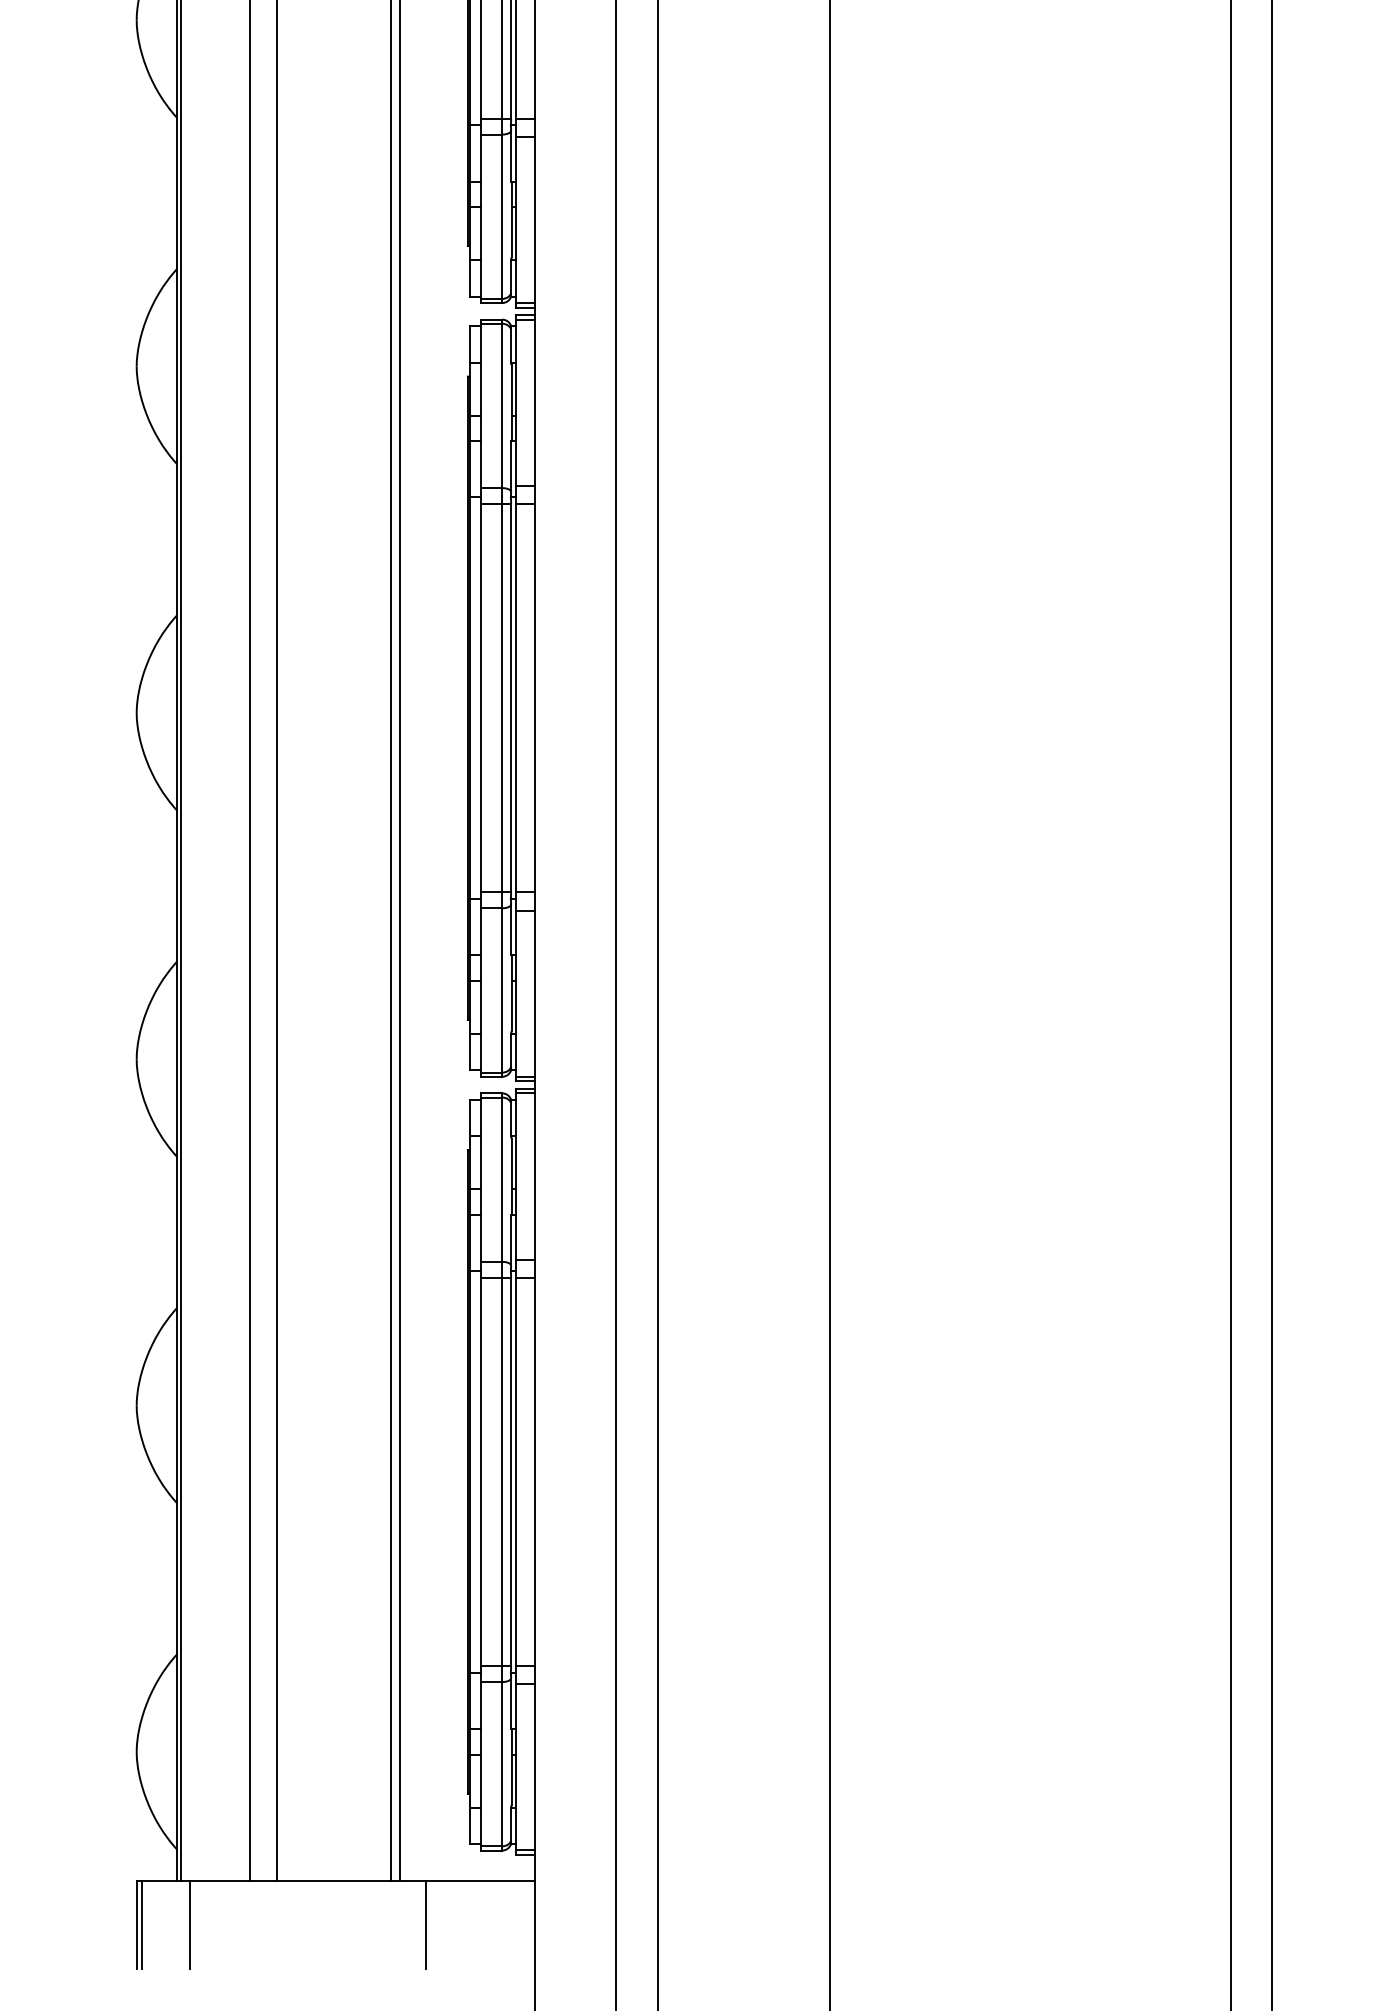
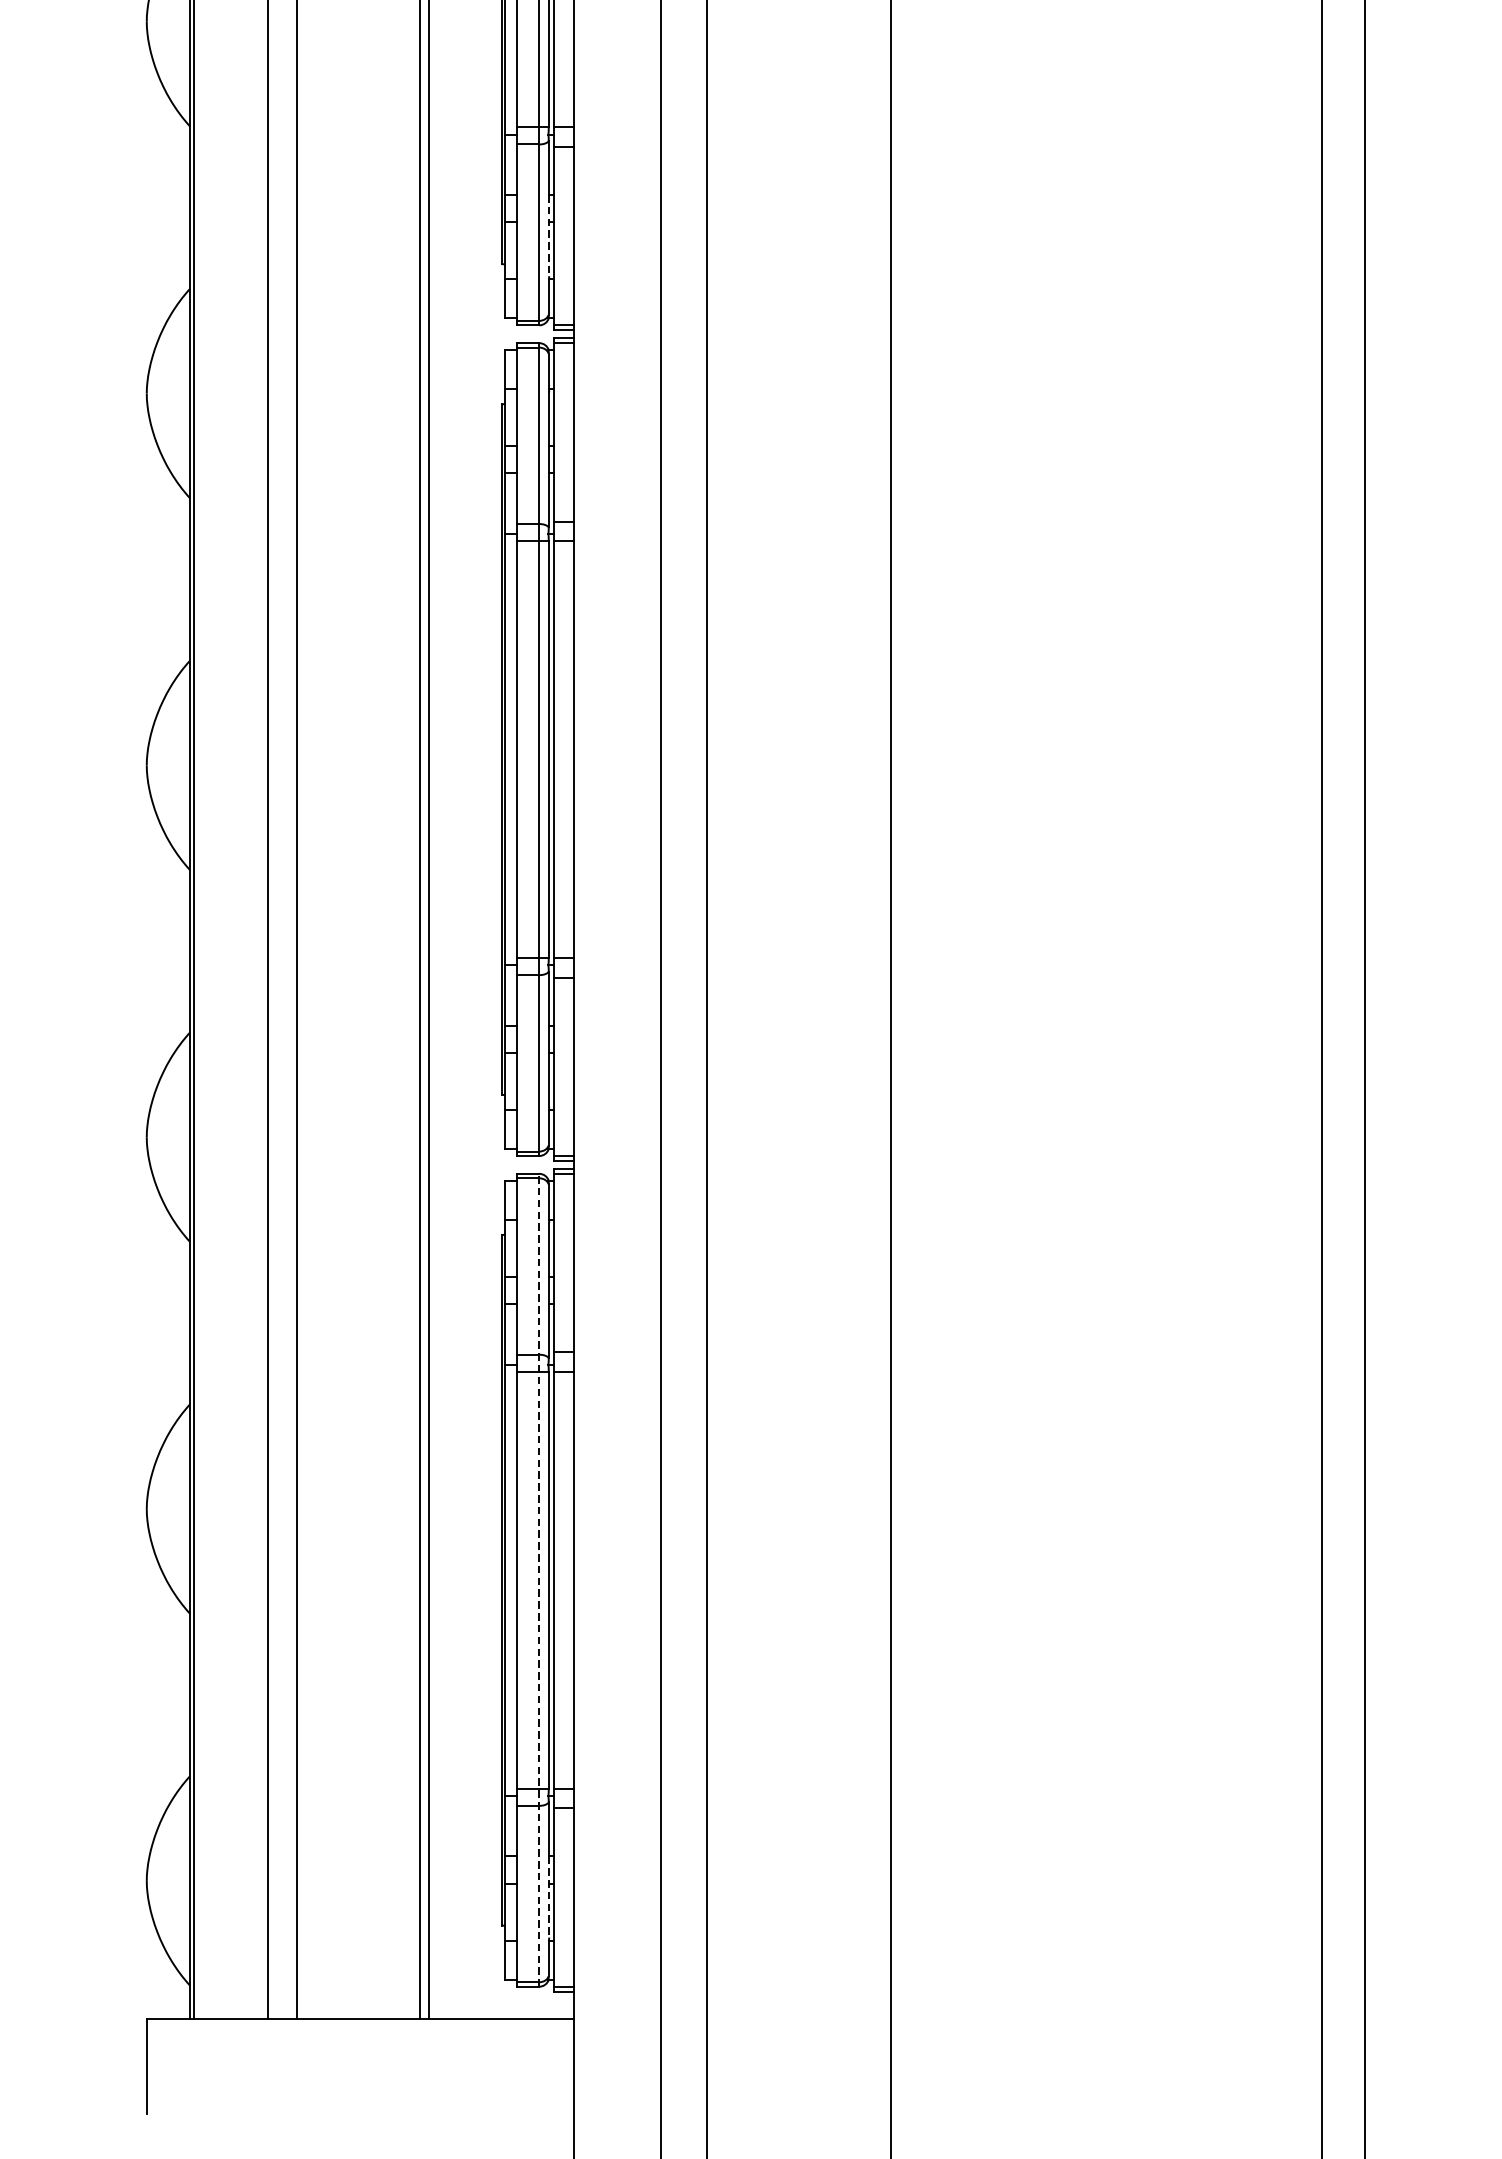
line: (511, 219) -> (549, 235), solid -> dashed
line: (502, 1471) -> (539, 1579), solid -> dashed
line: (511, 1766) -> (549, 1896), solid -> dashed
line: (141, 1924) -> (151, 2066), removed
line: (190, 1924) -> (204, 2066), removed
line: (426, 1924) -> (457, 2066), removed

